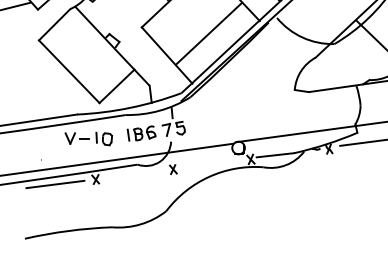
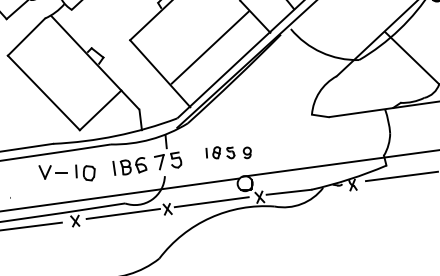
part: (224, 121) -> (228, 152), added
line: (210, 163) -> (211, 202), added
line: (135, 173) -> (122, 213), added

